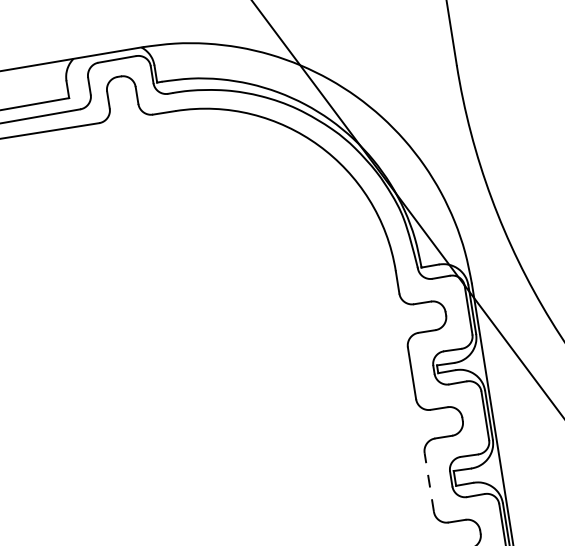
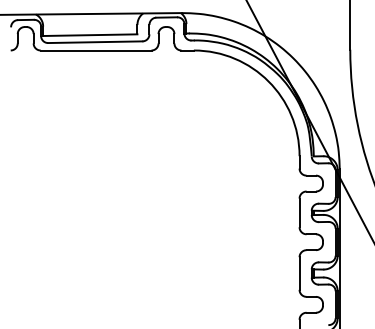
line: (429, 482) -> (299, 273), dashed -> solid

